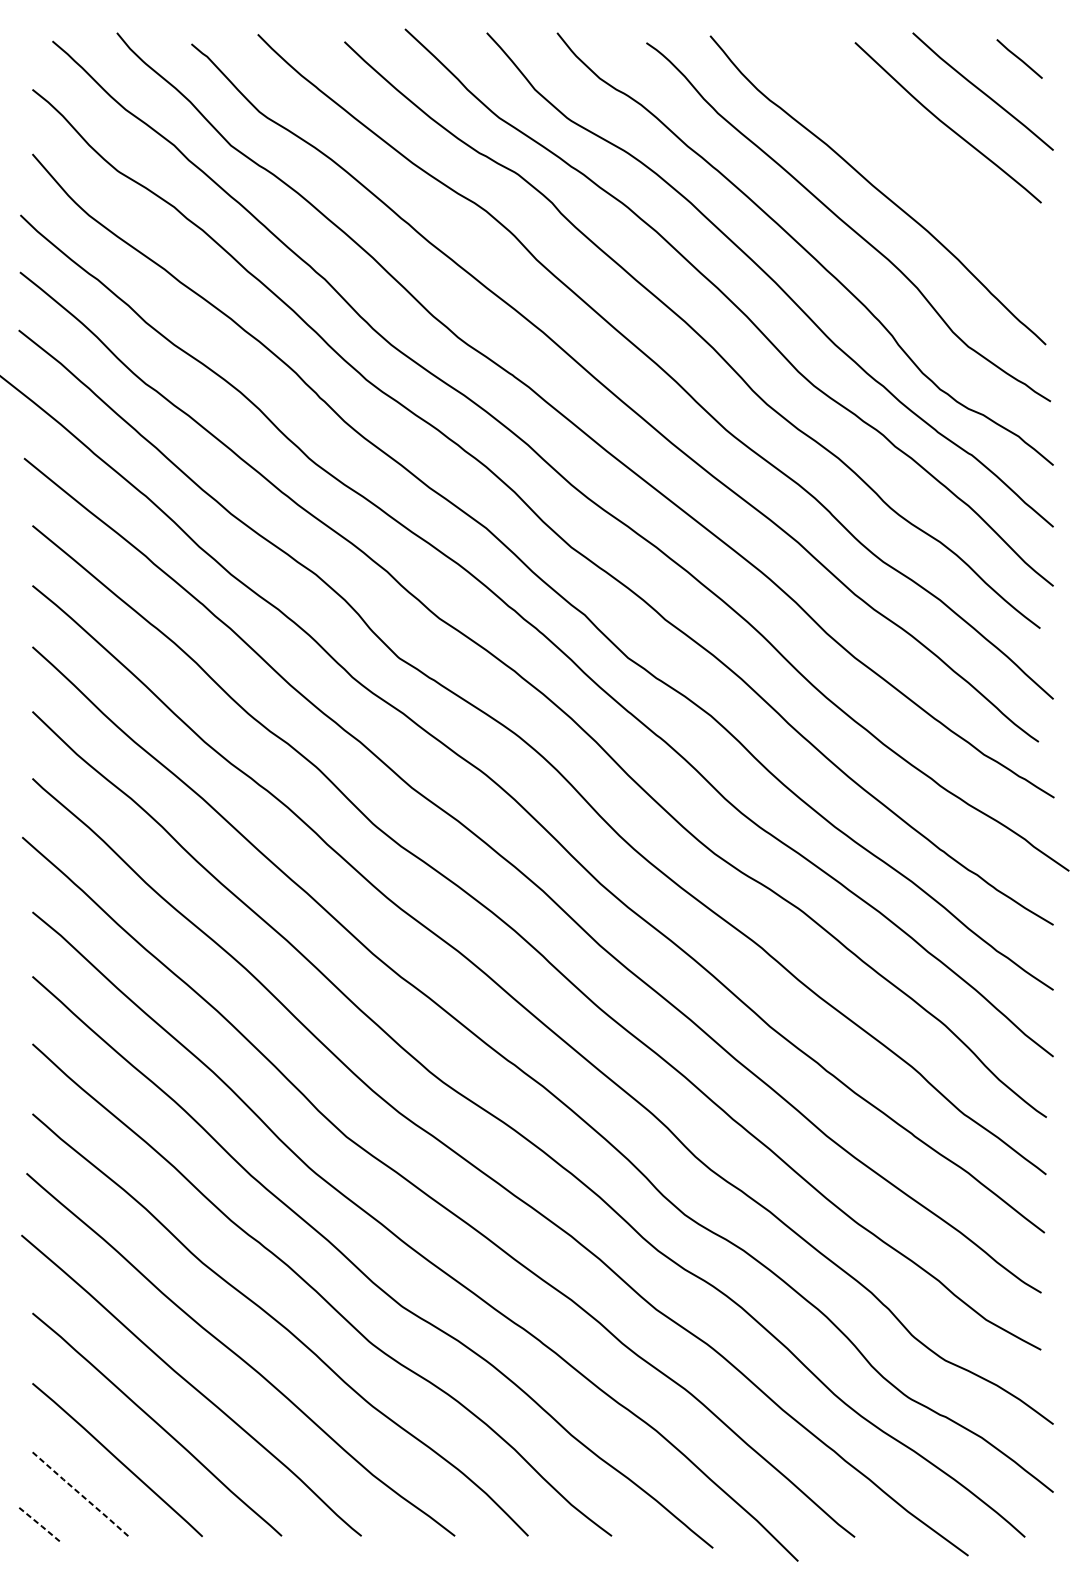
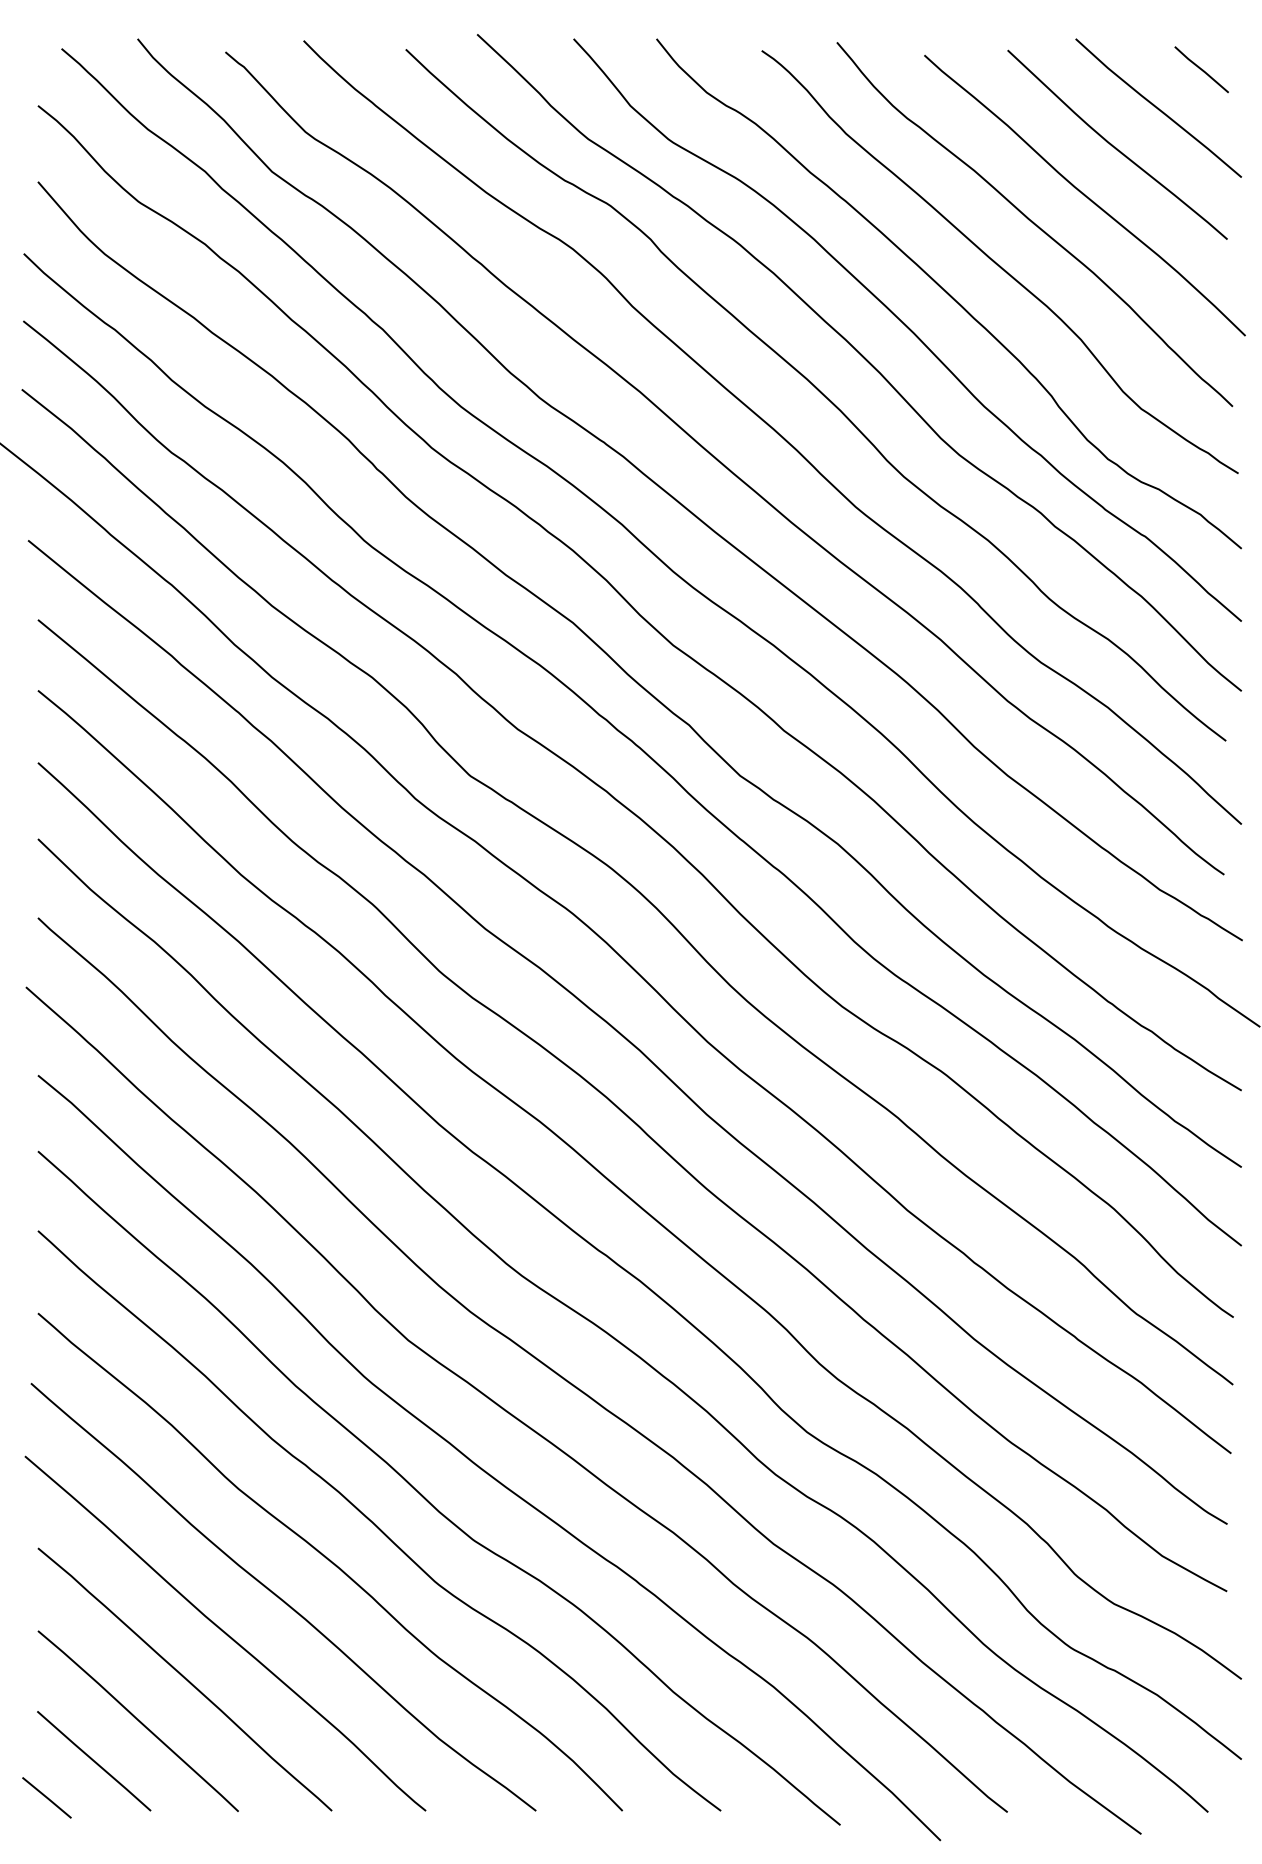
curve: (920, 165) -> (1084, 195), added
line: (80, 1494) -> (94, 1761), dashed -> solid
line: (40, 1525) -> (47, 1798), dashed -> solid

